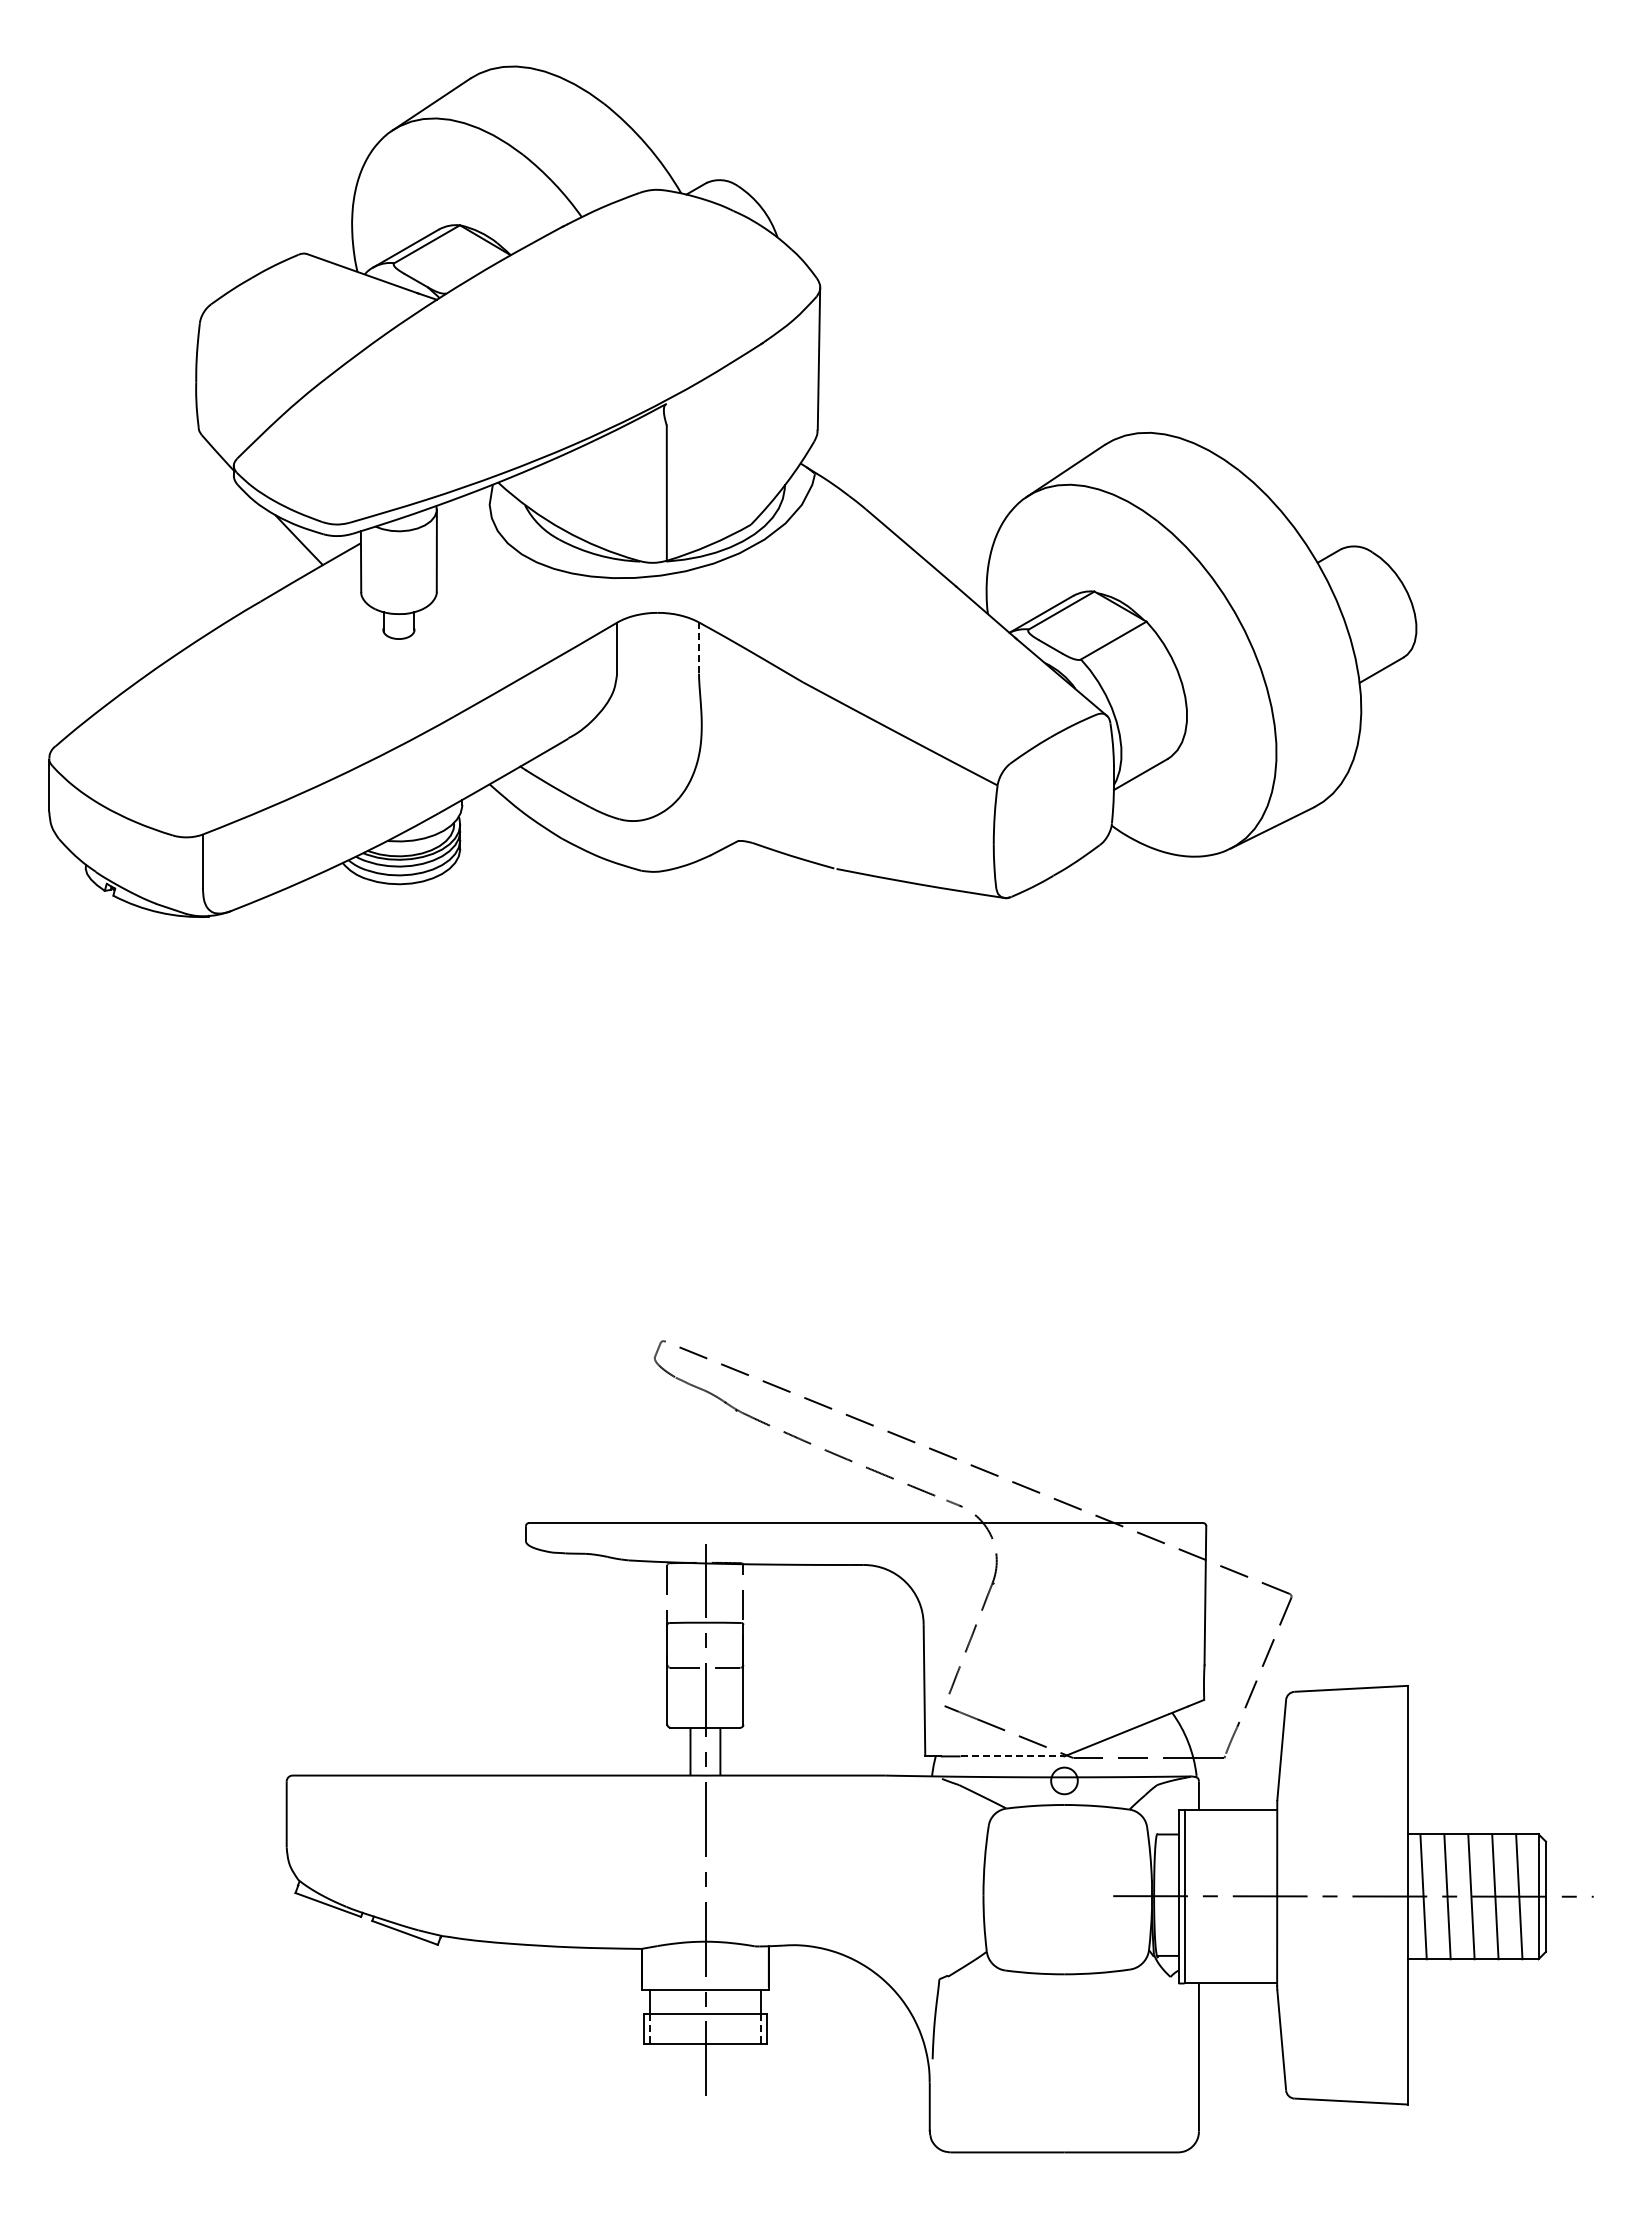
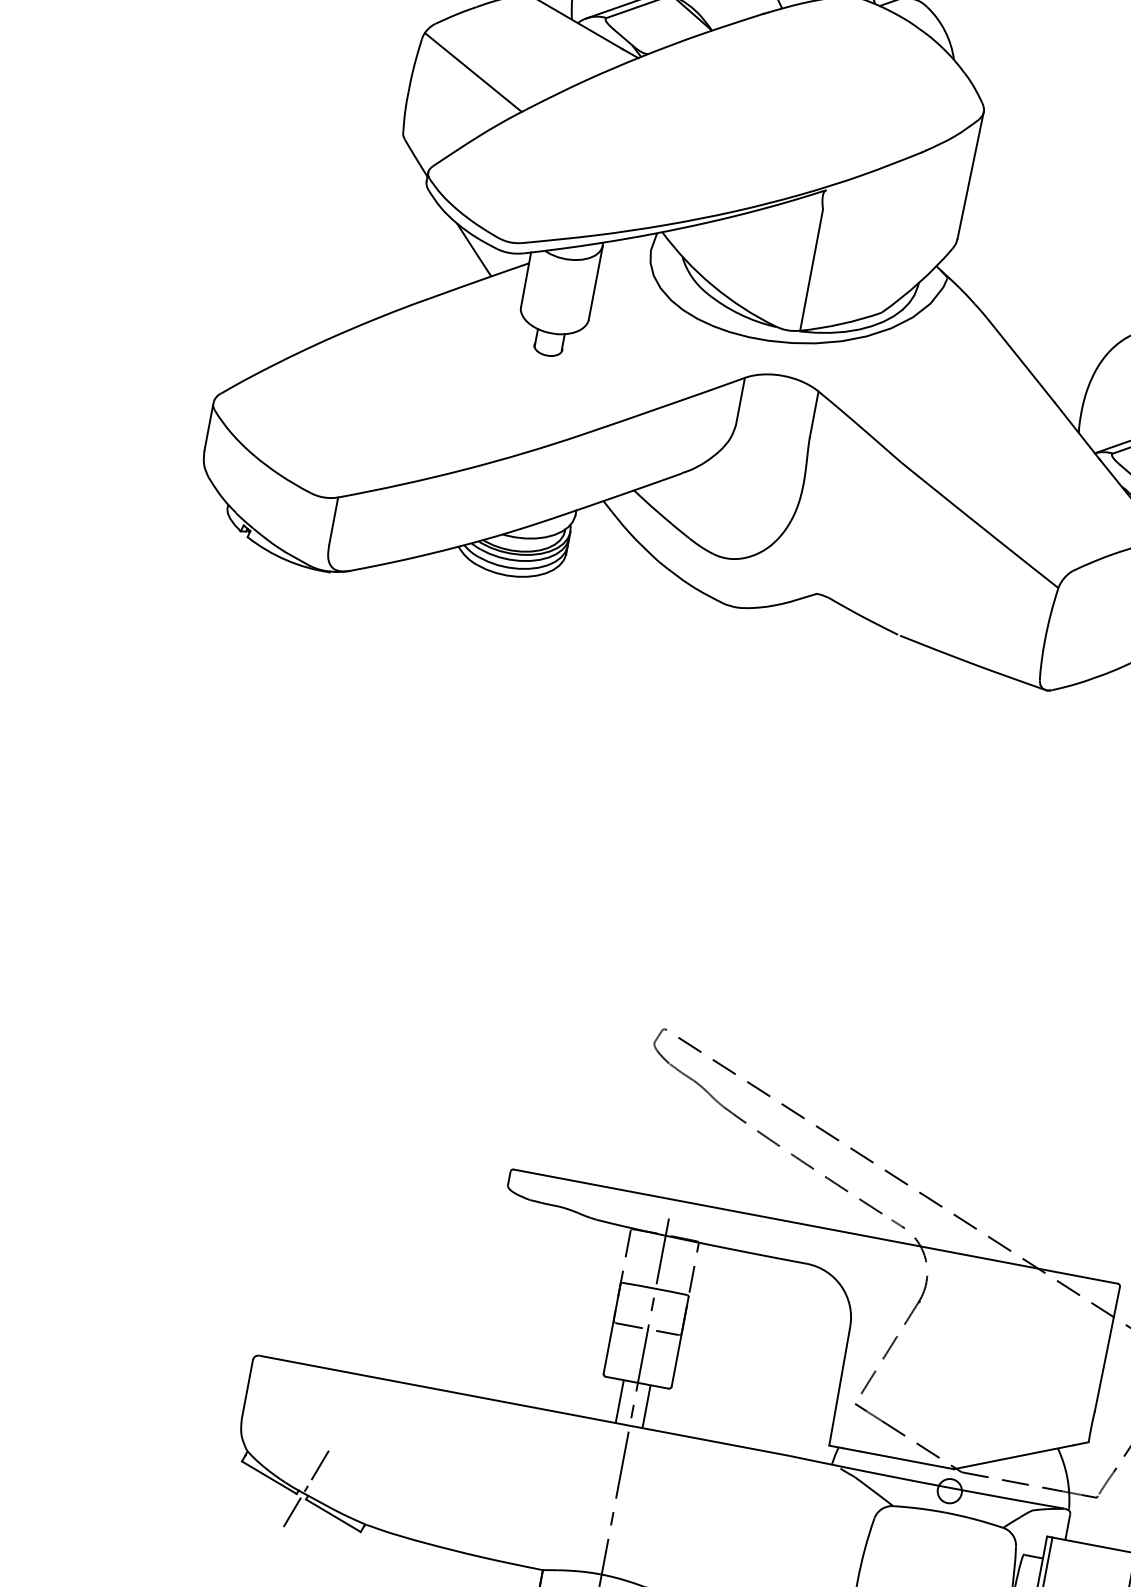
line: (261, 348) -> (472, 72), added
line: (699, 648) -> (814, 414), dashed -> solid
line: (1012, 1756) -> (907, 1460), dashed -> solid
line: (370, 1909) -> (306, 1488), added

